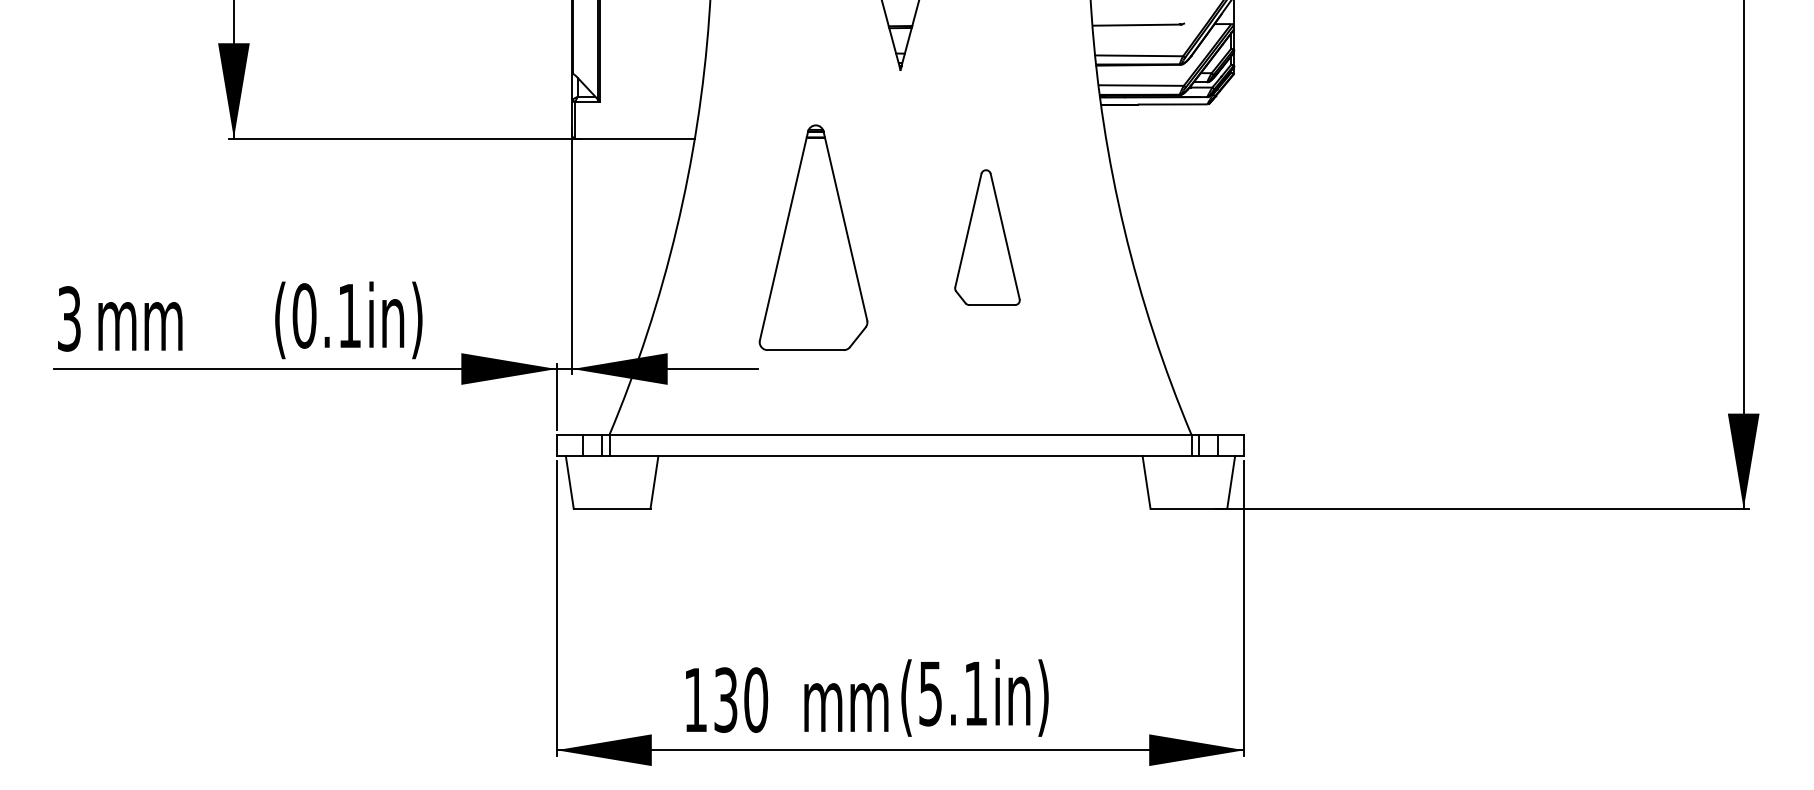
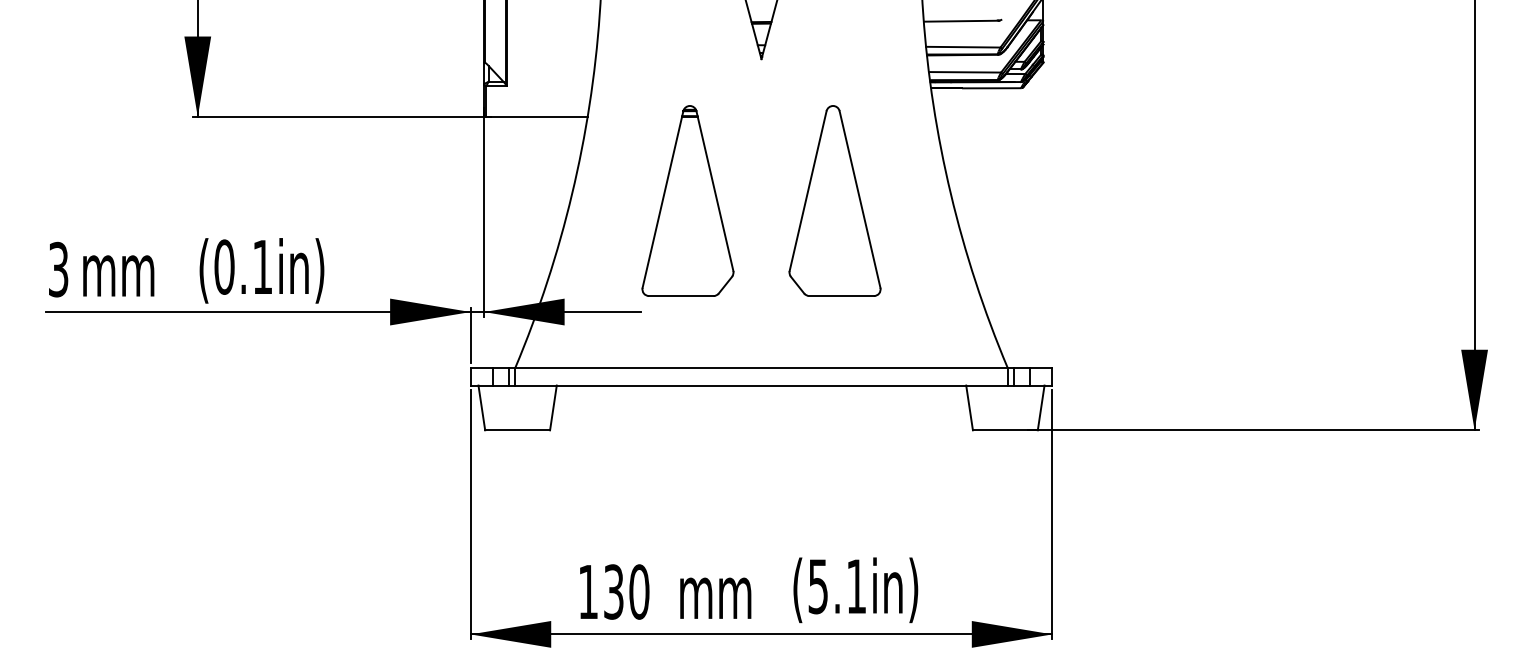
part: (987, 237) -> (835, 200), size x1.67
text: (348, 320) -> (261, 270), moved
text: (974, 697) -> (855, 589), moved

